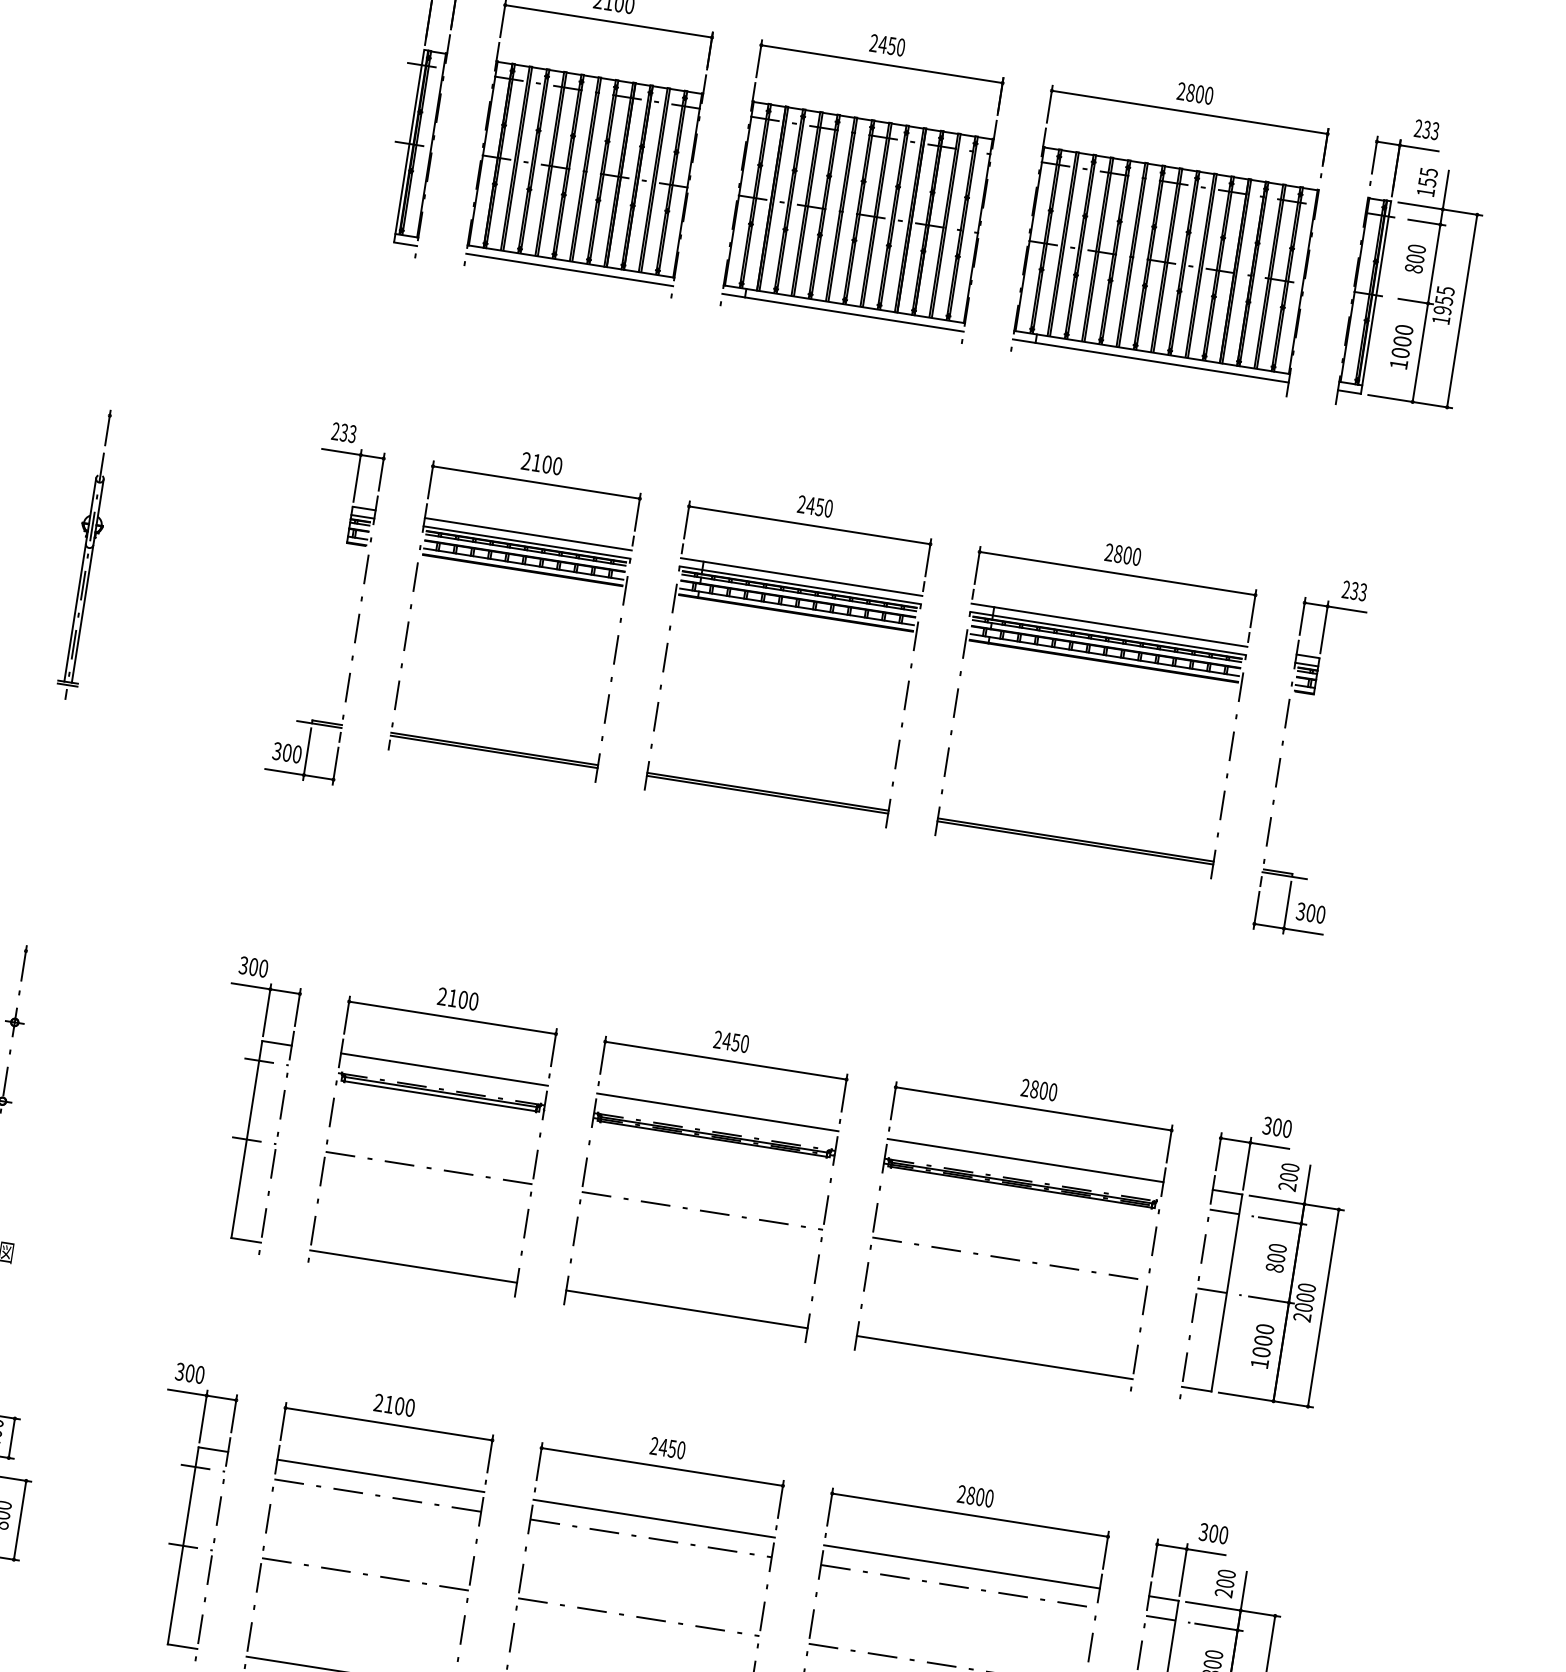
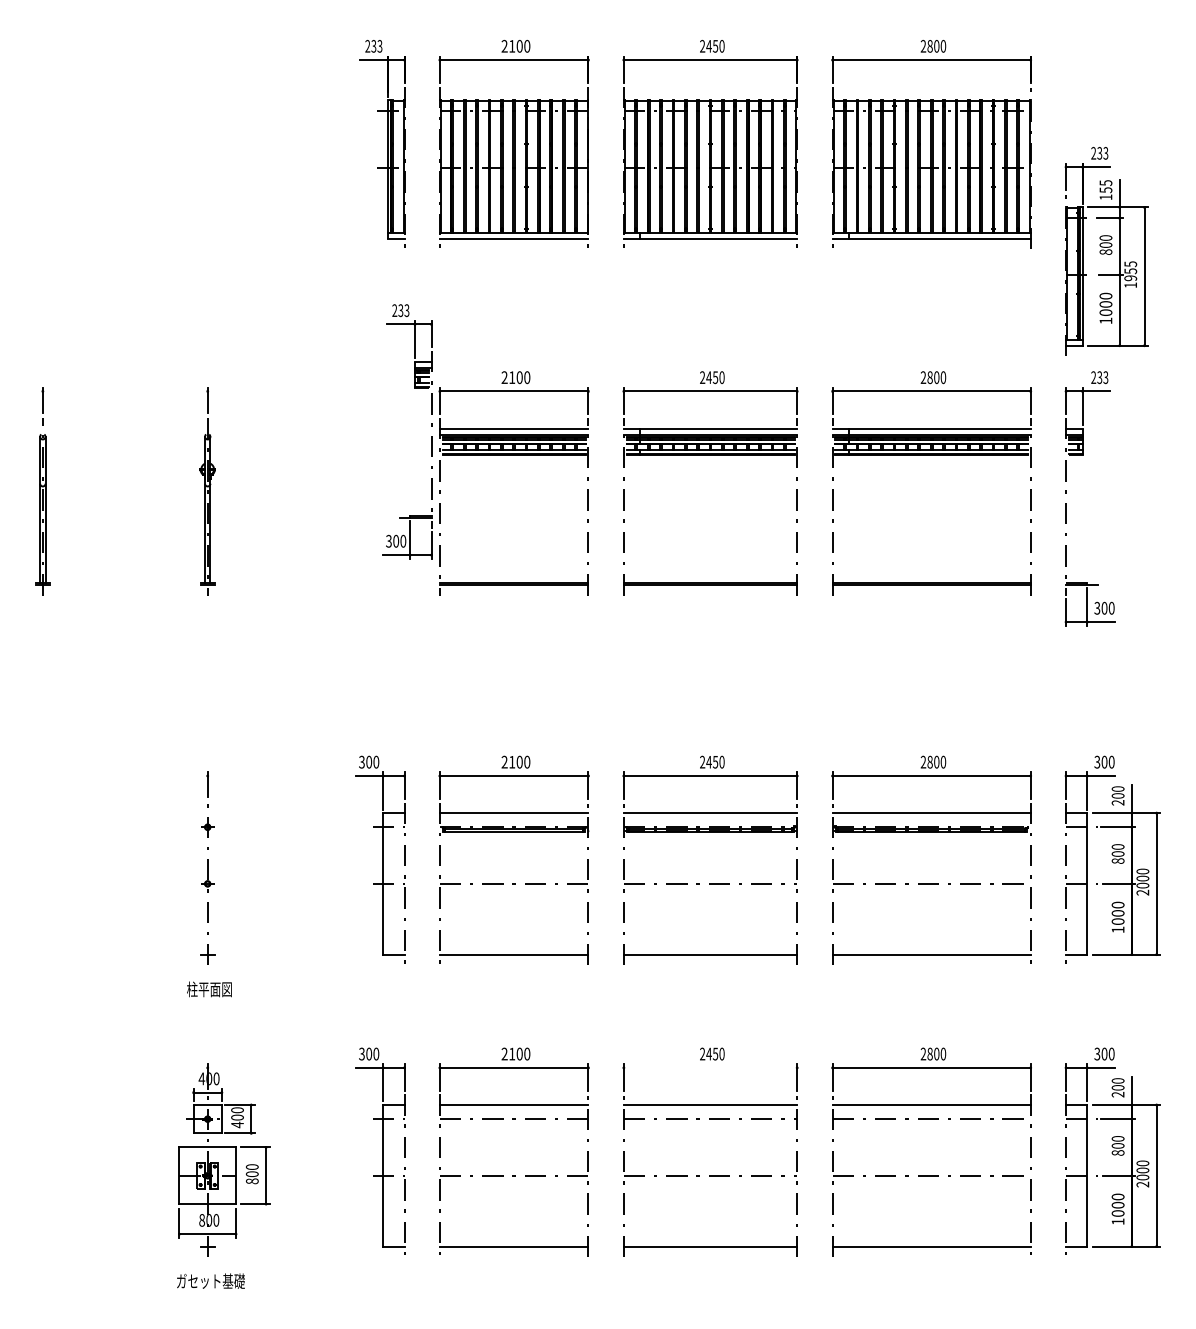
part: (1414, 267) -> (1106, 251), moved
part: (361, 600) -> (431, 426), moved
line: (662, 1466) -> (710, 1067), removed

